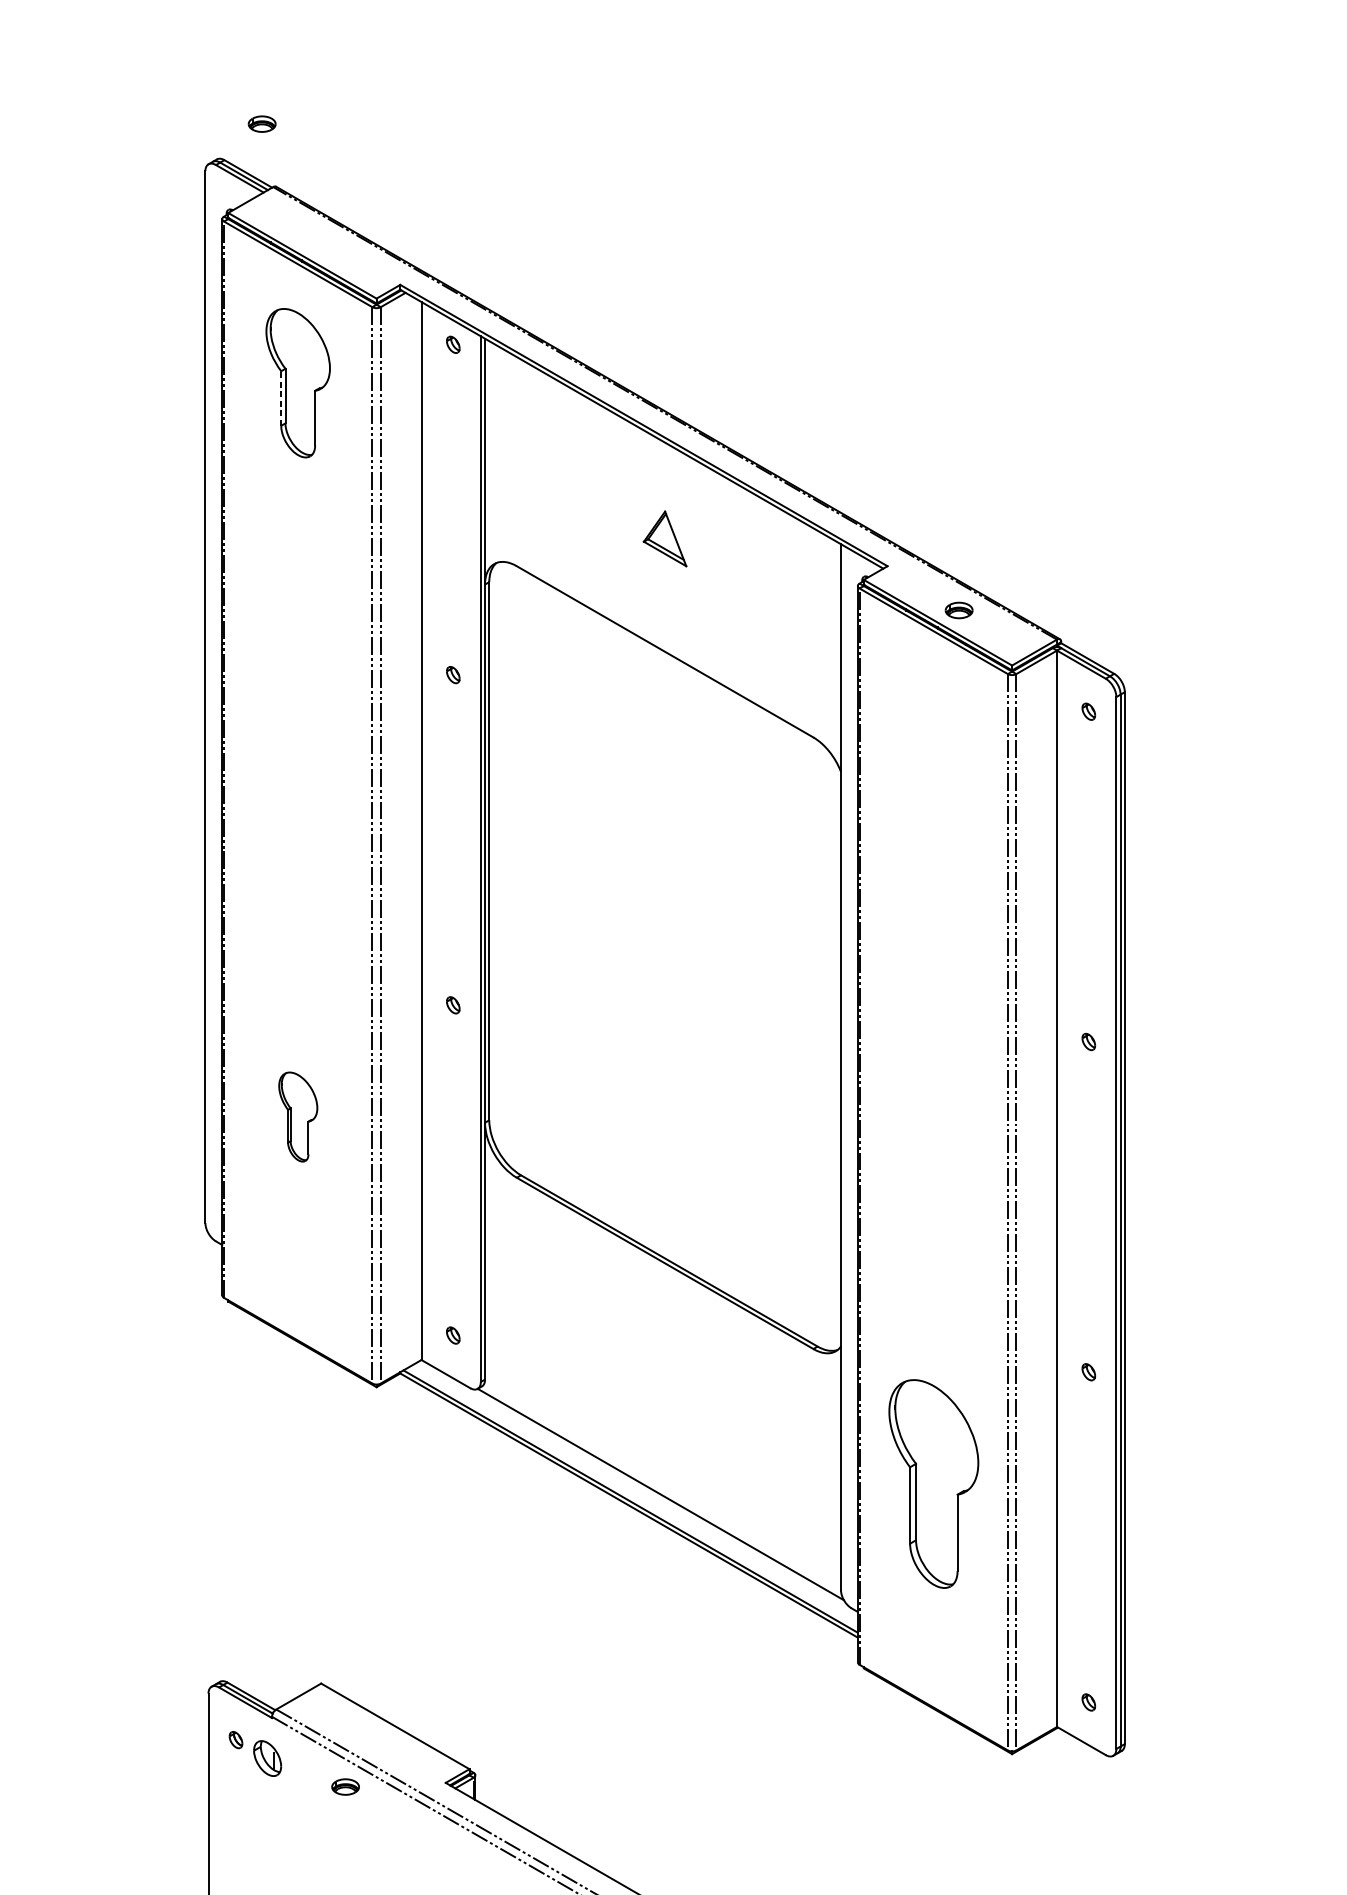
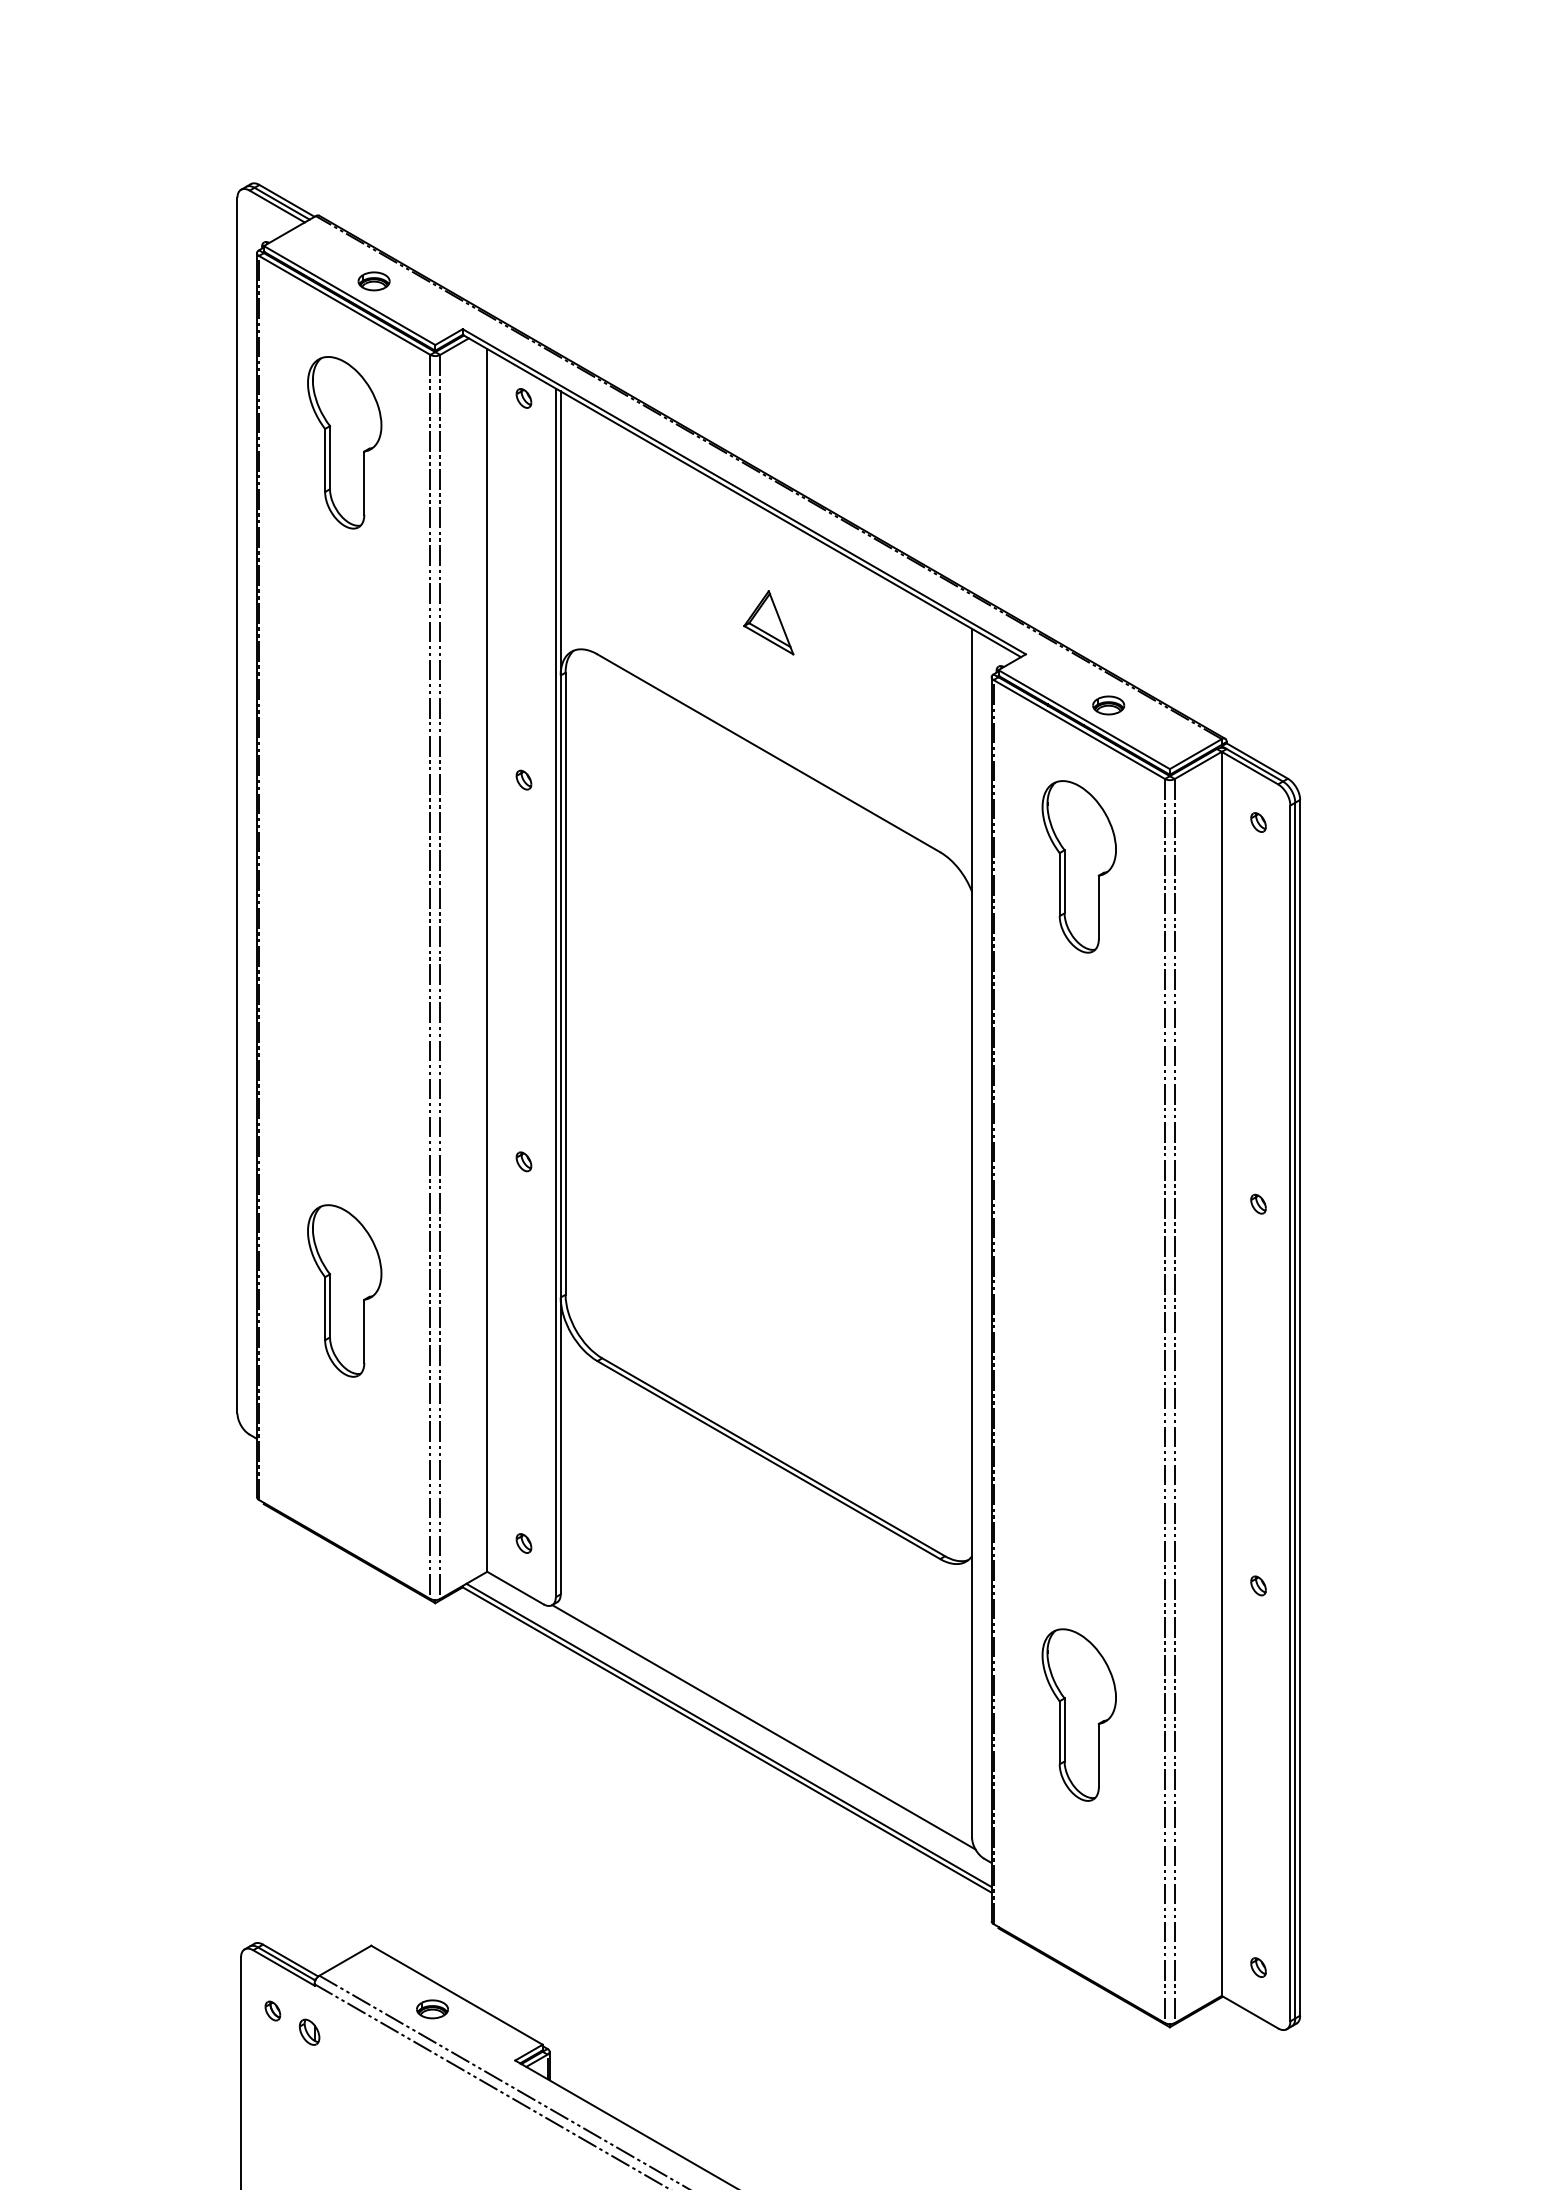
part: (261, 124) -> (373, 281), moved
line: (281, 398) -> (325, 460), dashed -> solid
part: (933, 749) -> (1078, 866), added
part: (298, 1116) -> (344, 1290), size x1.67
part: (933, 1483) -> (1078, 1714), size x0.71
part: (267, 1757) -> (309, 2031), size x0.62
part: (345, 1787) -> (432, 2009), moved

